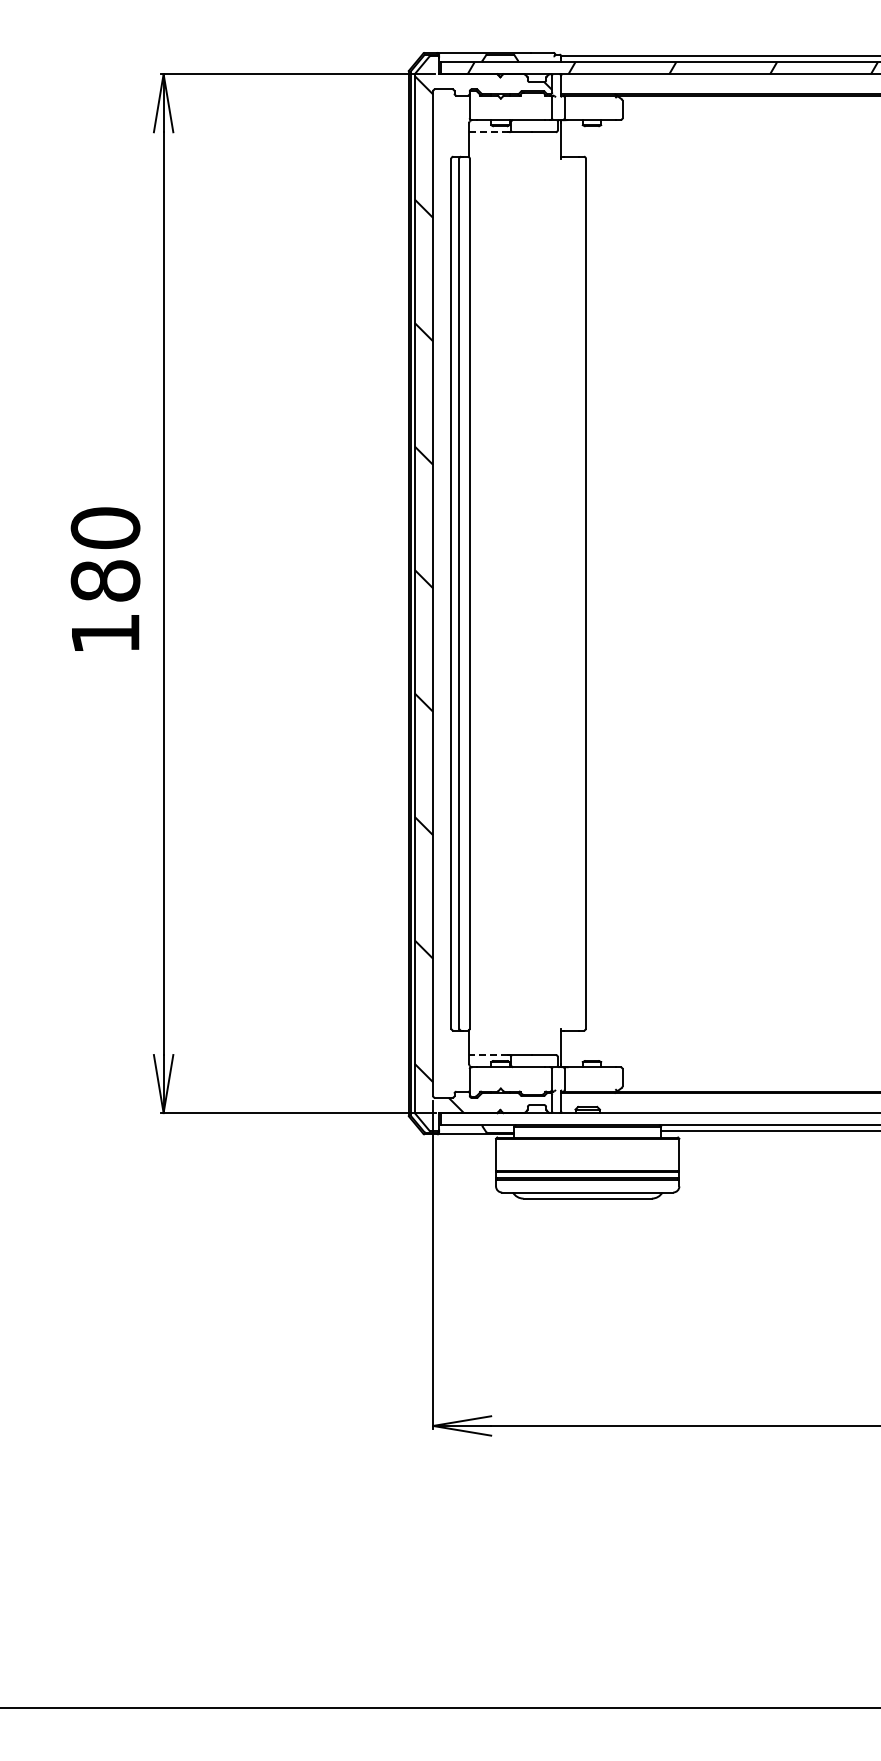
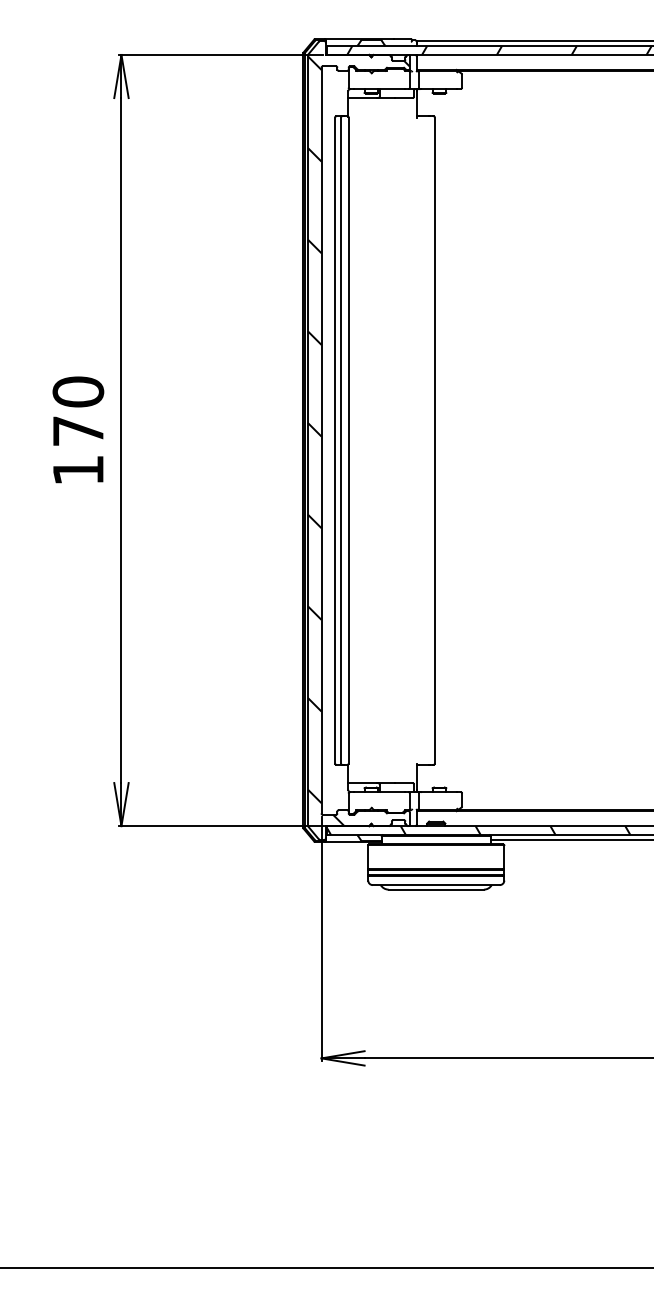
line: (488, 132) -> (362, 98), dashed -> solid
text: (105, 580) -> (78, 430), 180 -> 170
line: (488, 1055) -> (362, 783), dashed -> solid
hatch: (645, 1119) -> (479, 830), added

